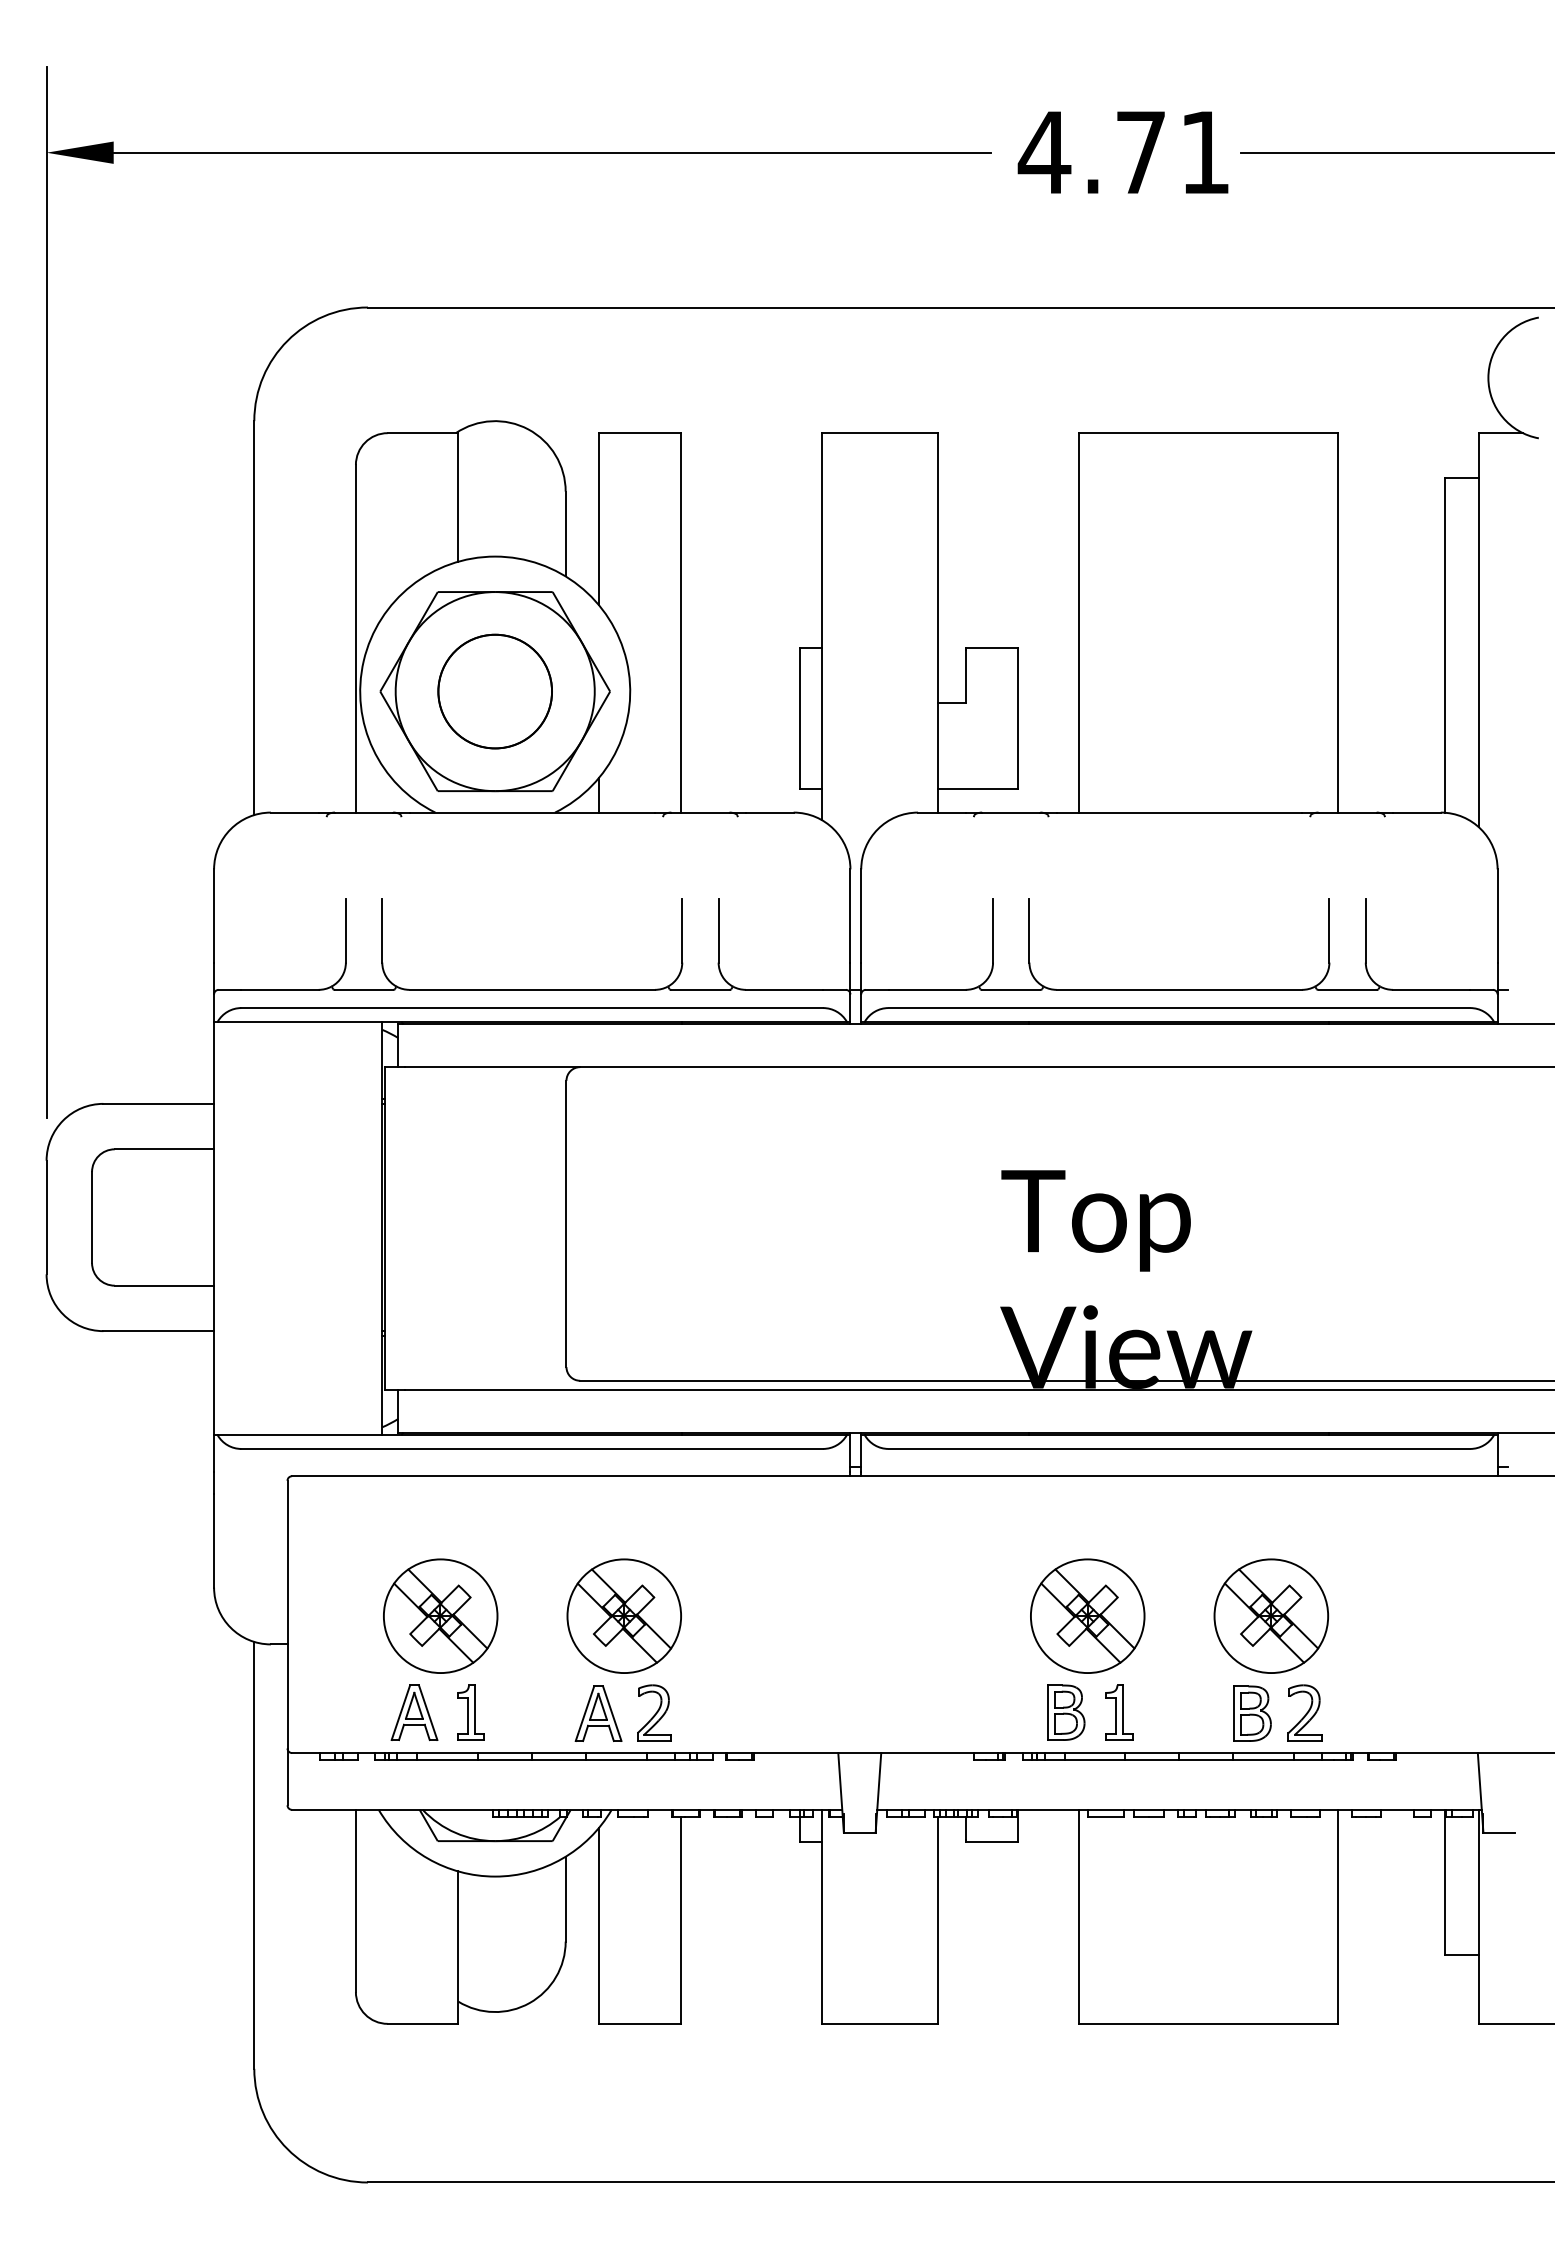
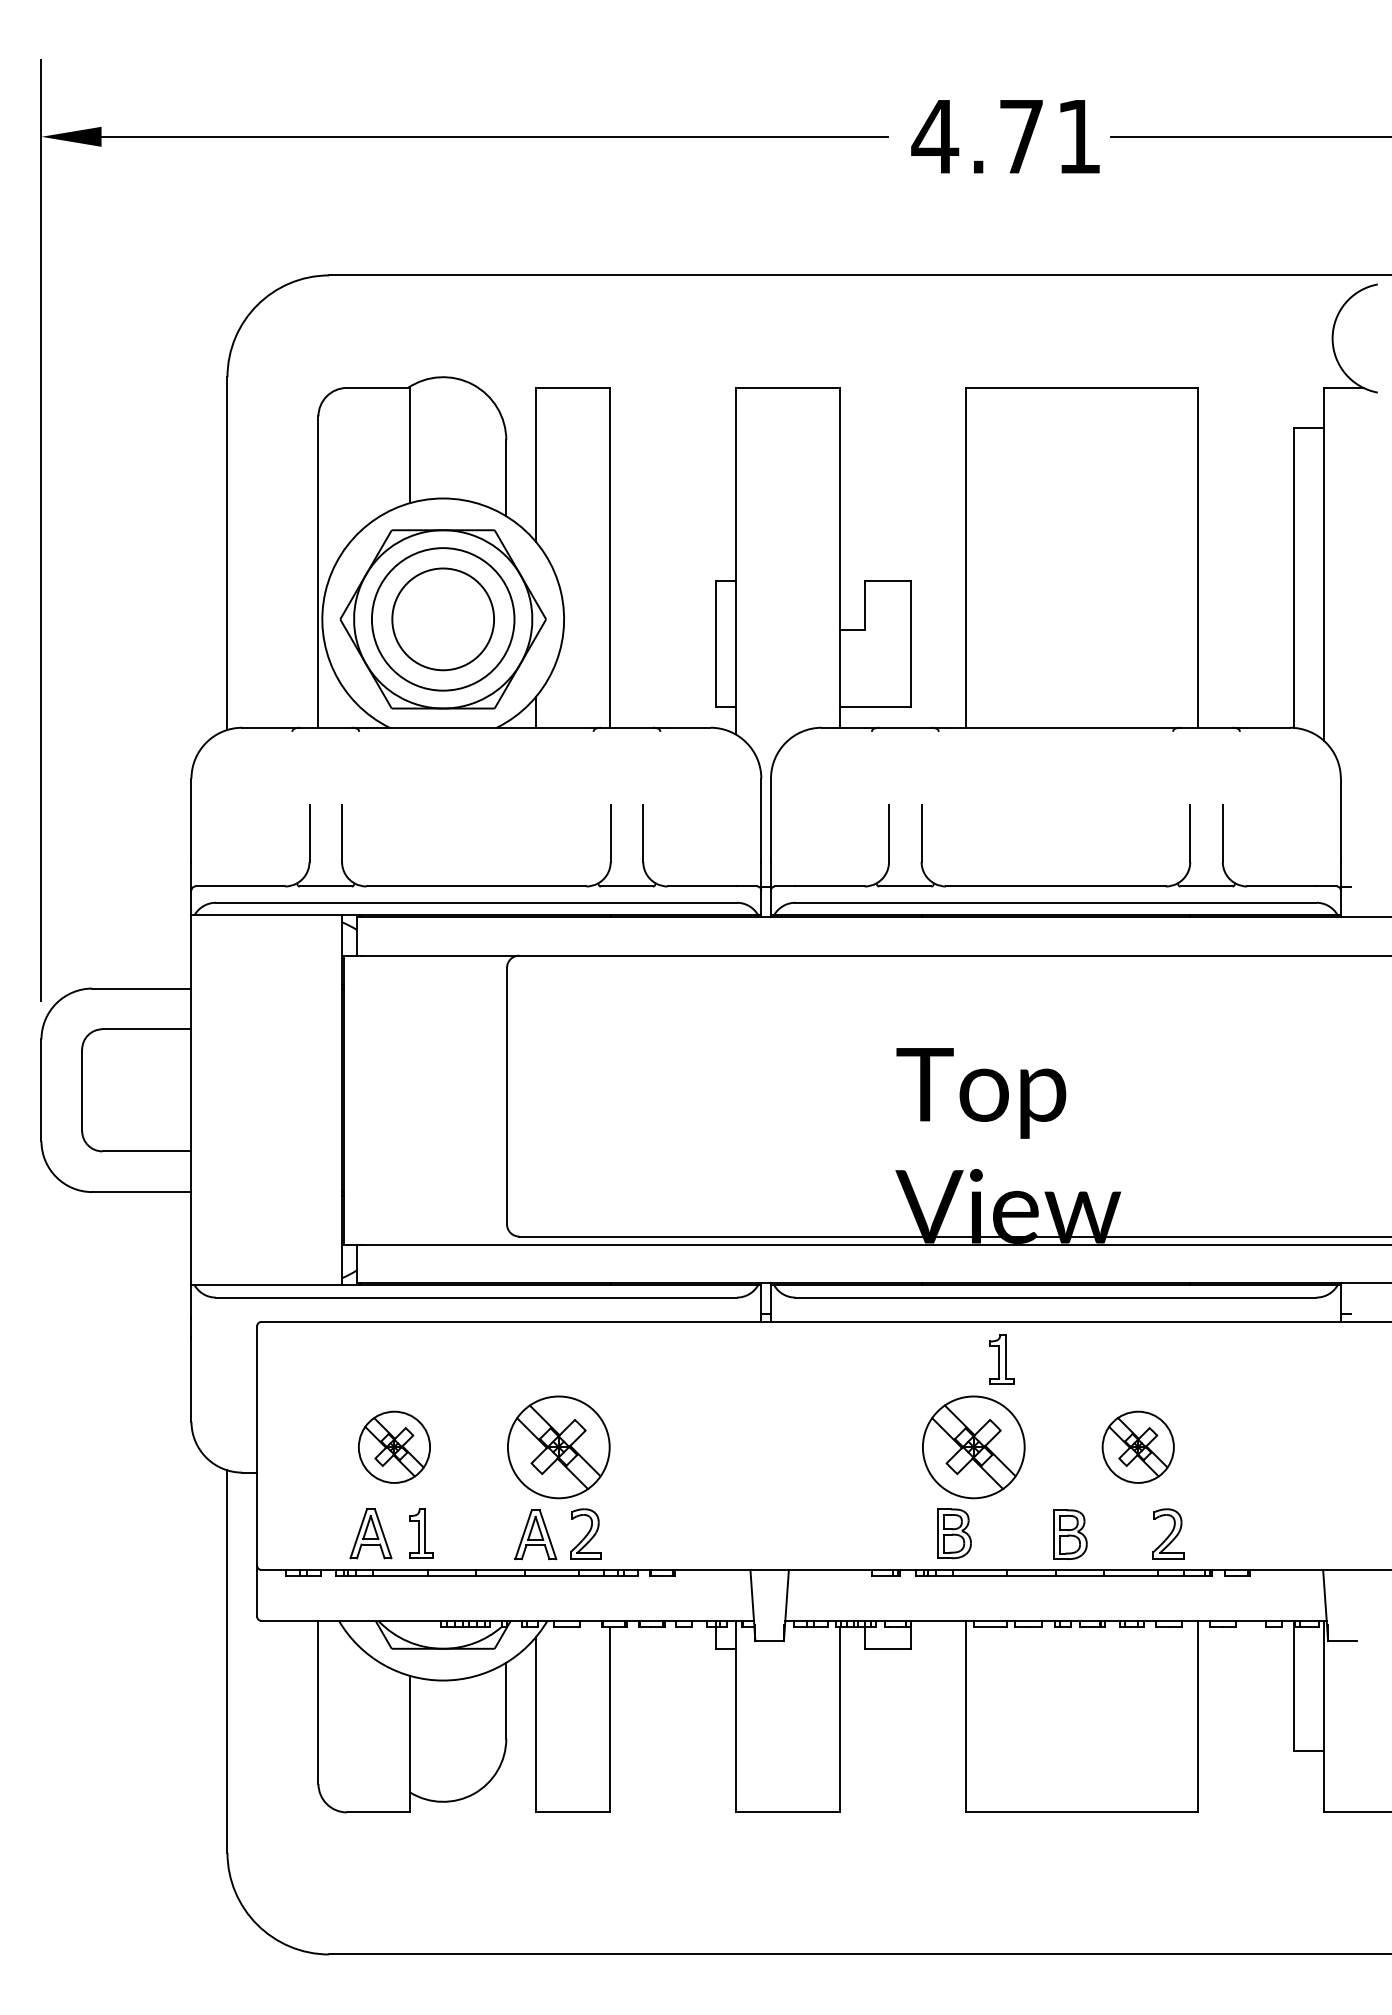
circle: (495, 691) -> (443, 619), size x1.4
part: (440, 1615) -> (394, 1446), size x0.7
part: (1271, 1615) -> (1138, 1446), size x0.7
part: (1119, 1712) -> (1002, 1358), moved
part: (1252, 1713) -> (1070, 1534), moved

